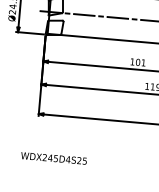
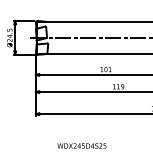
text: (53, 157) -> (81, 145), moved

